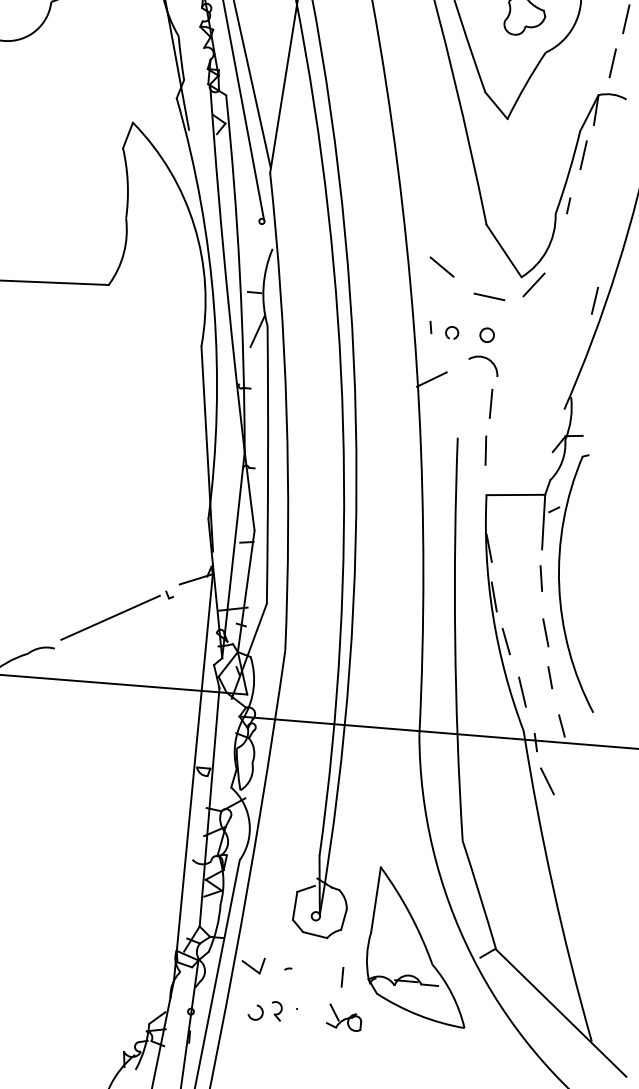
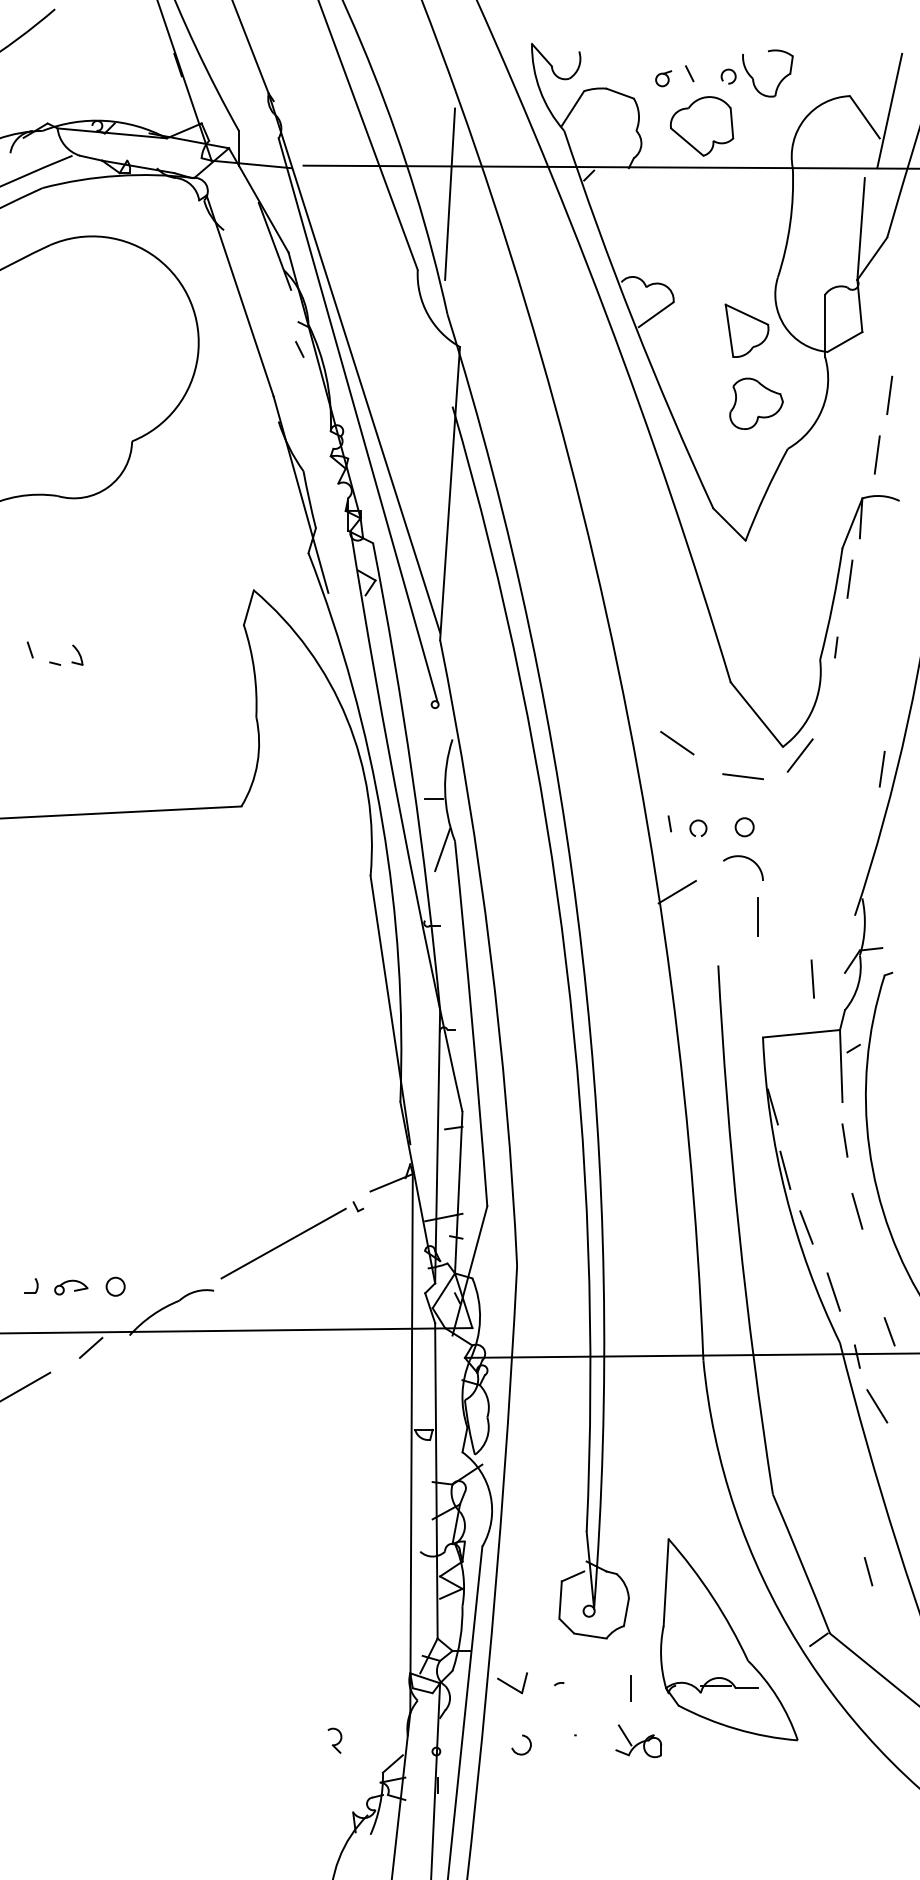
line: (485, 450) -> (812, 978), moved
line: (550, 677) -> (868, 1571), moved
part: (276, 1011) -> (334, 1740), moved

